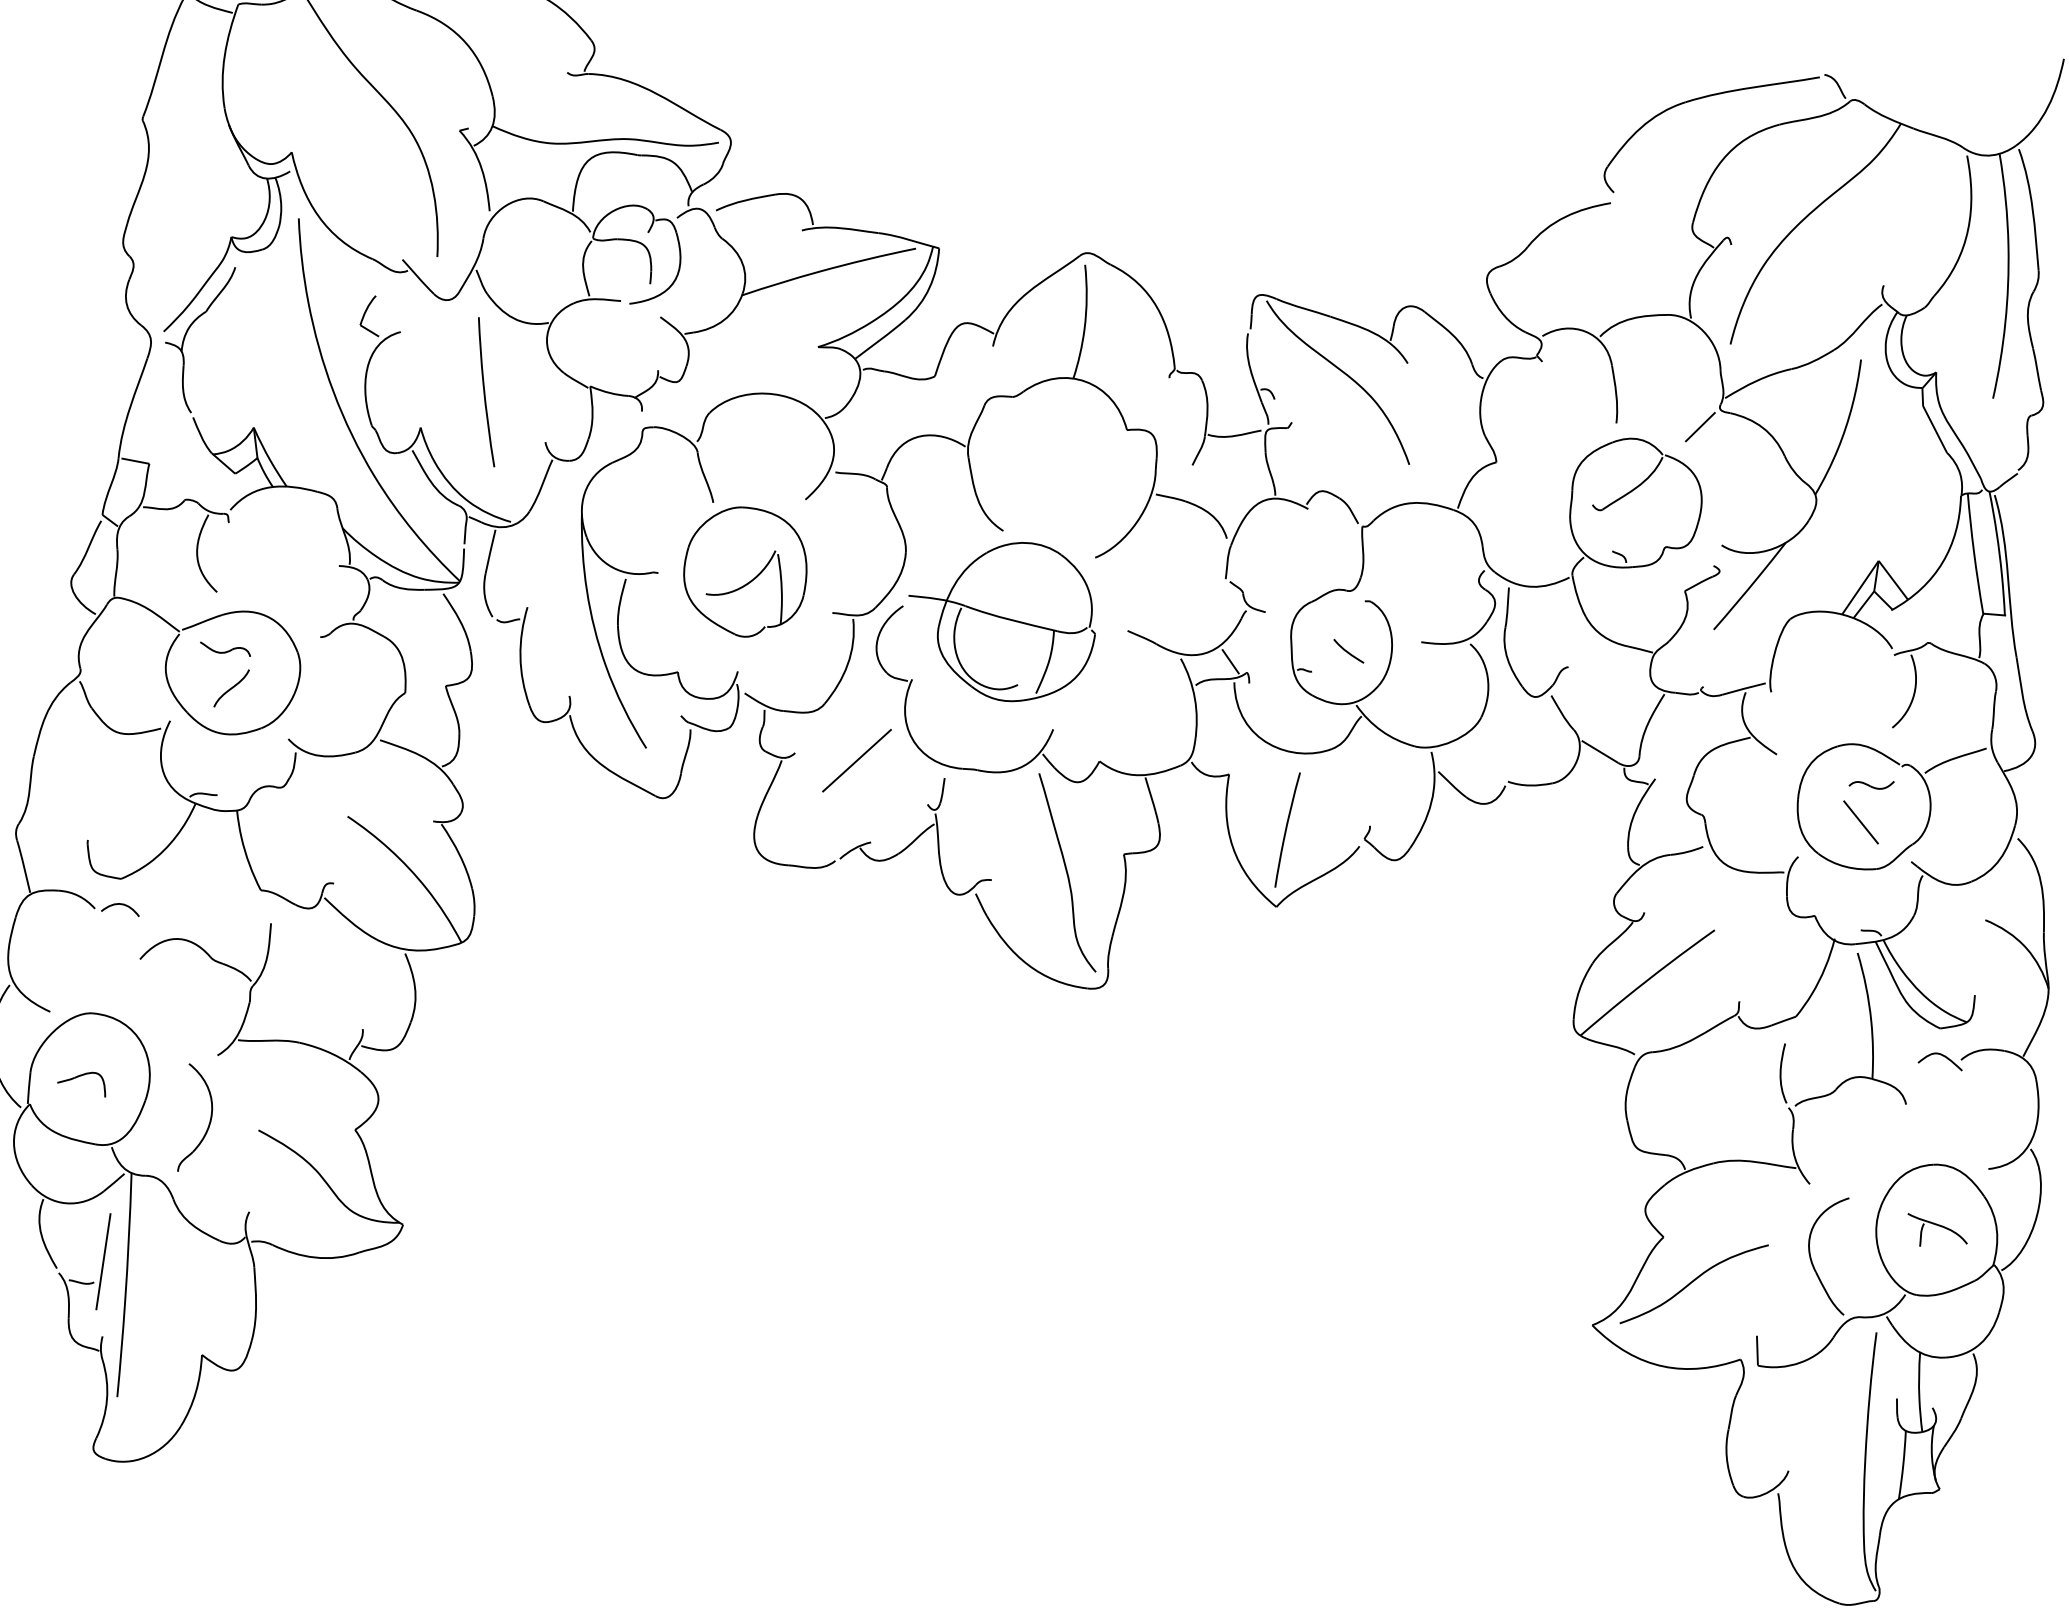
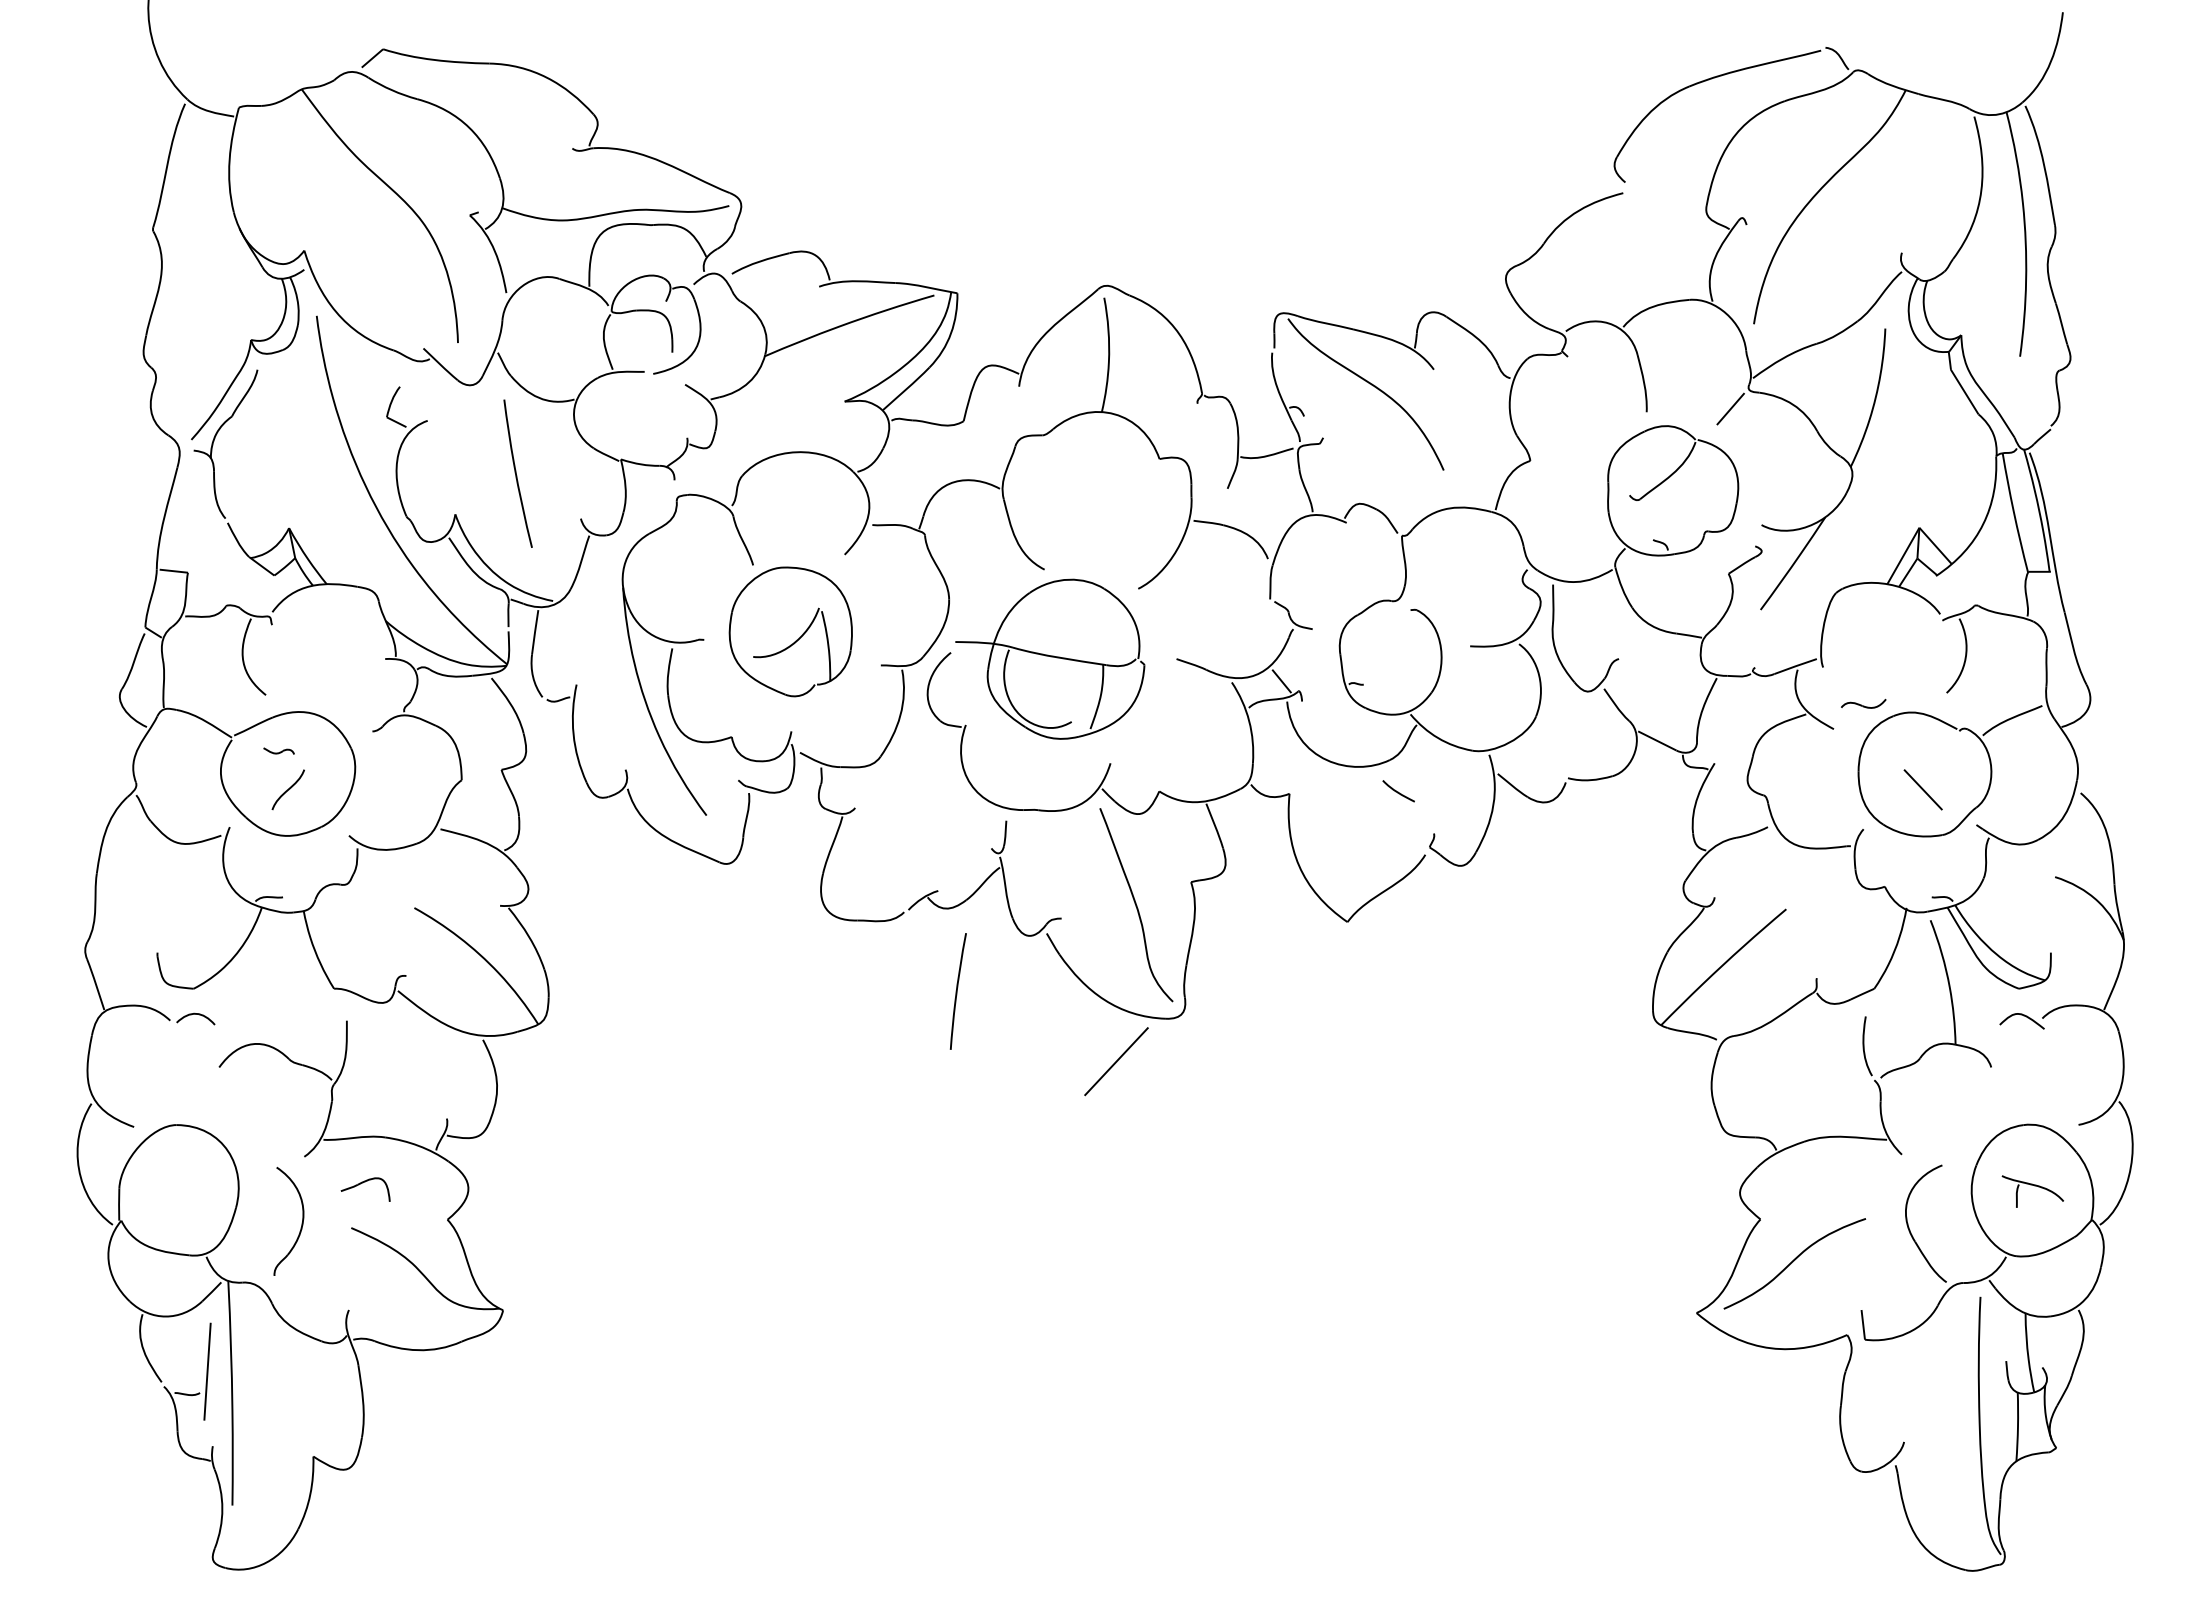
part: (225, 648) -> (278, 750), size x0.6
curve: (1348, 651) -> (1398, 791), moved
line: (857, 760) -> (1116, 1061), moved
part: (1871, 783) -> (1863, 703), moved
curve: (1286, 830) -> (957, 991), moved
part: (80, 1077) -> (363, 1183), moved

